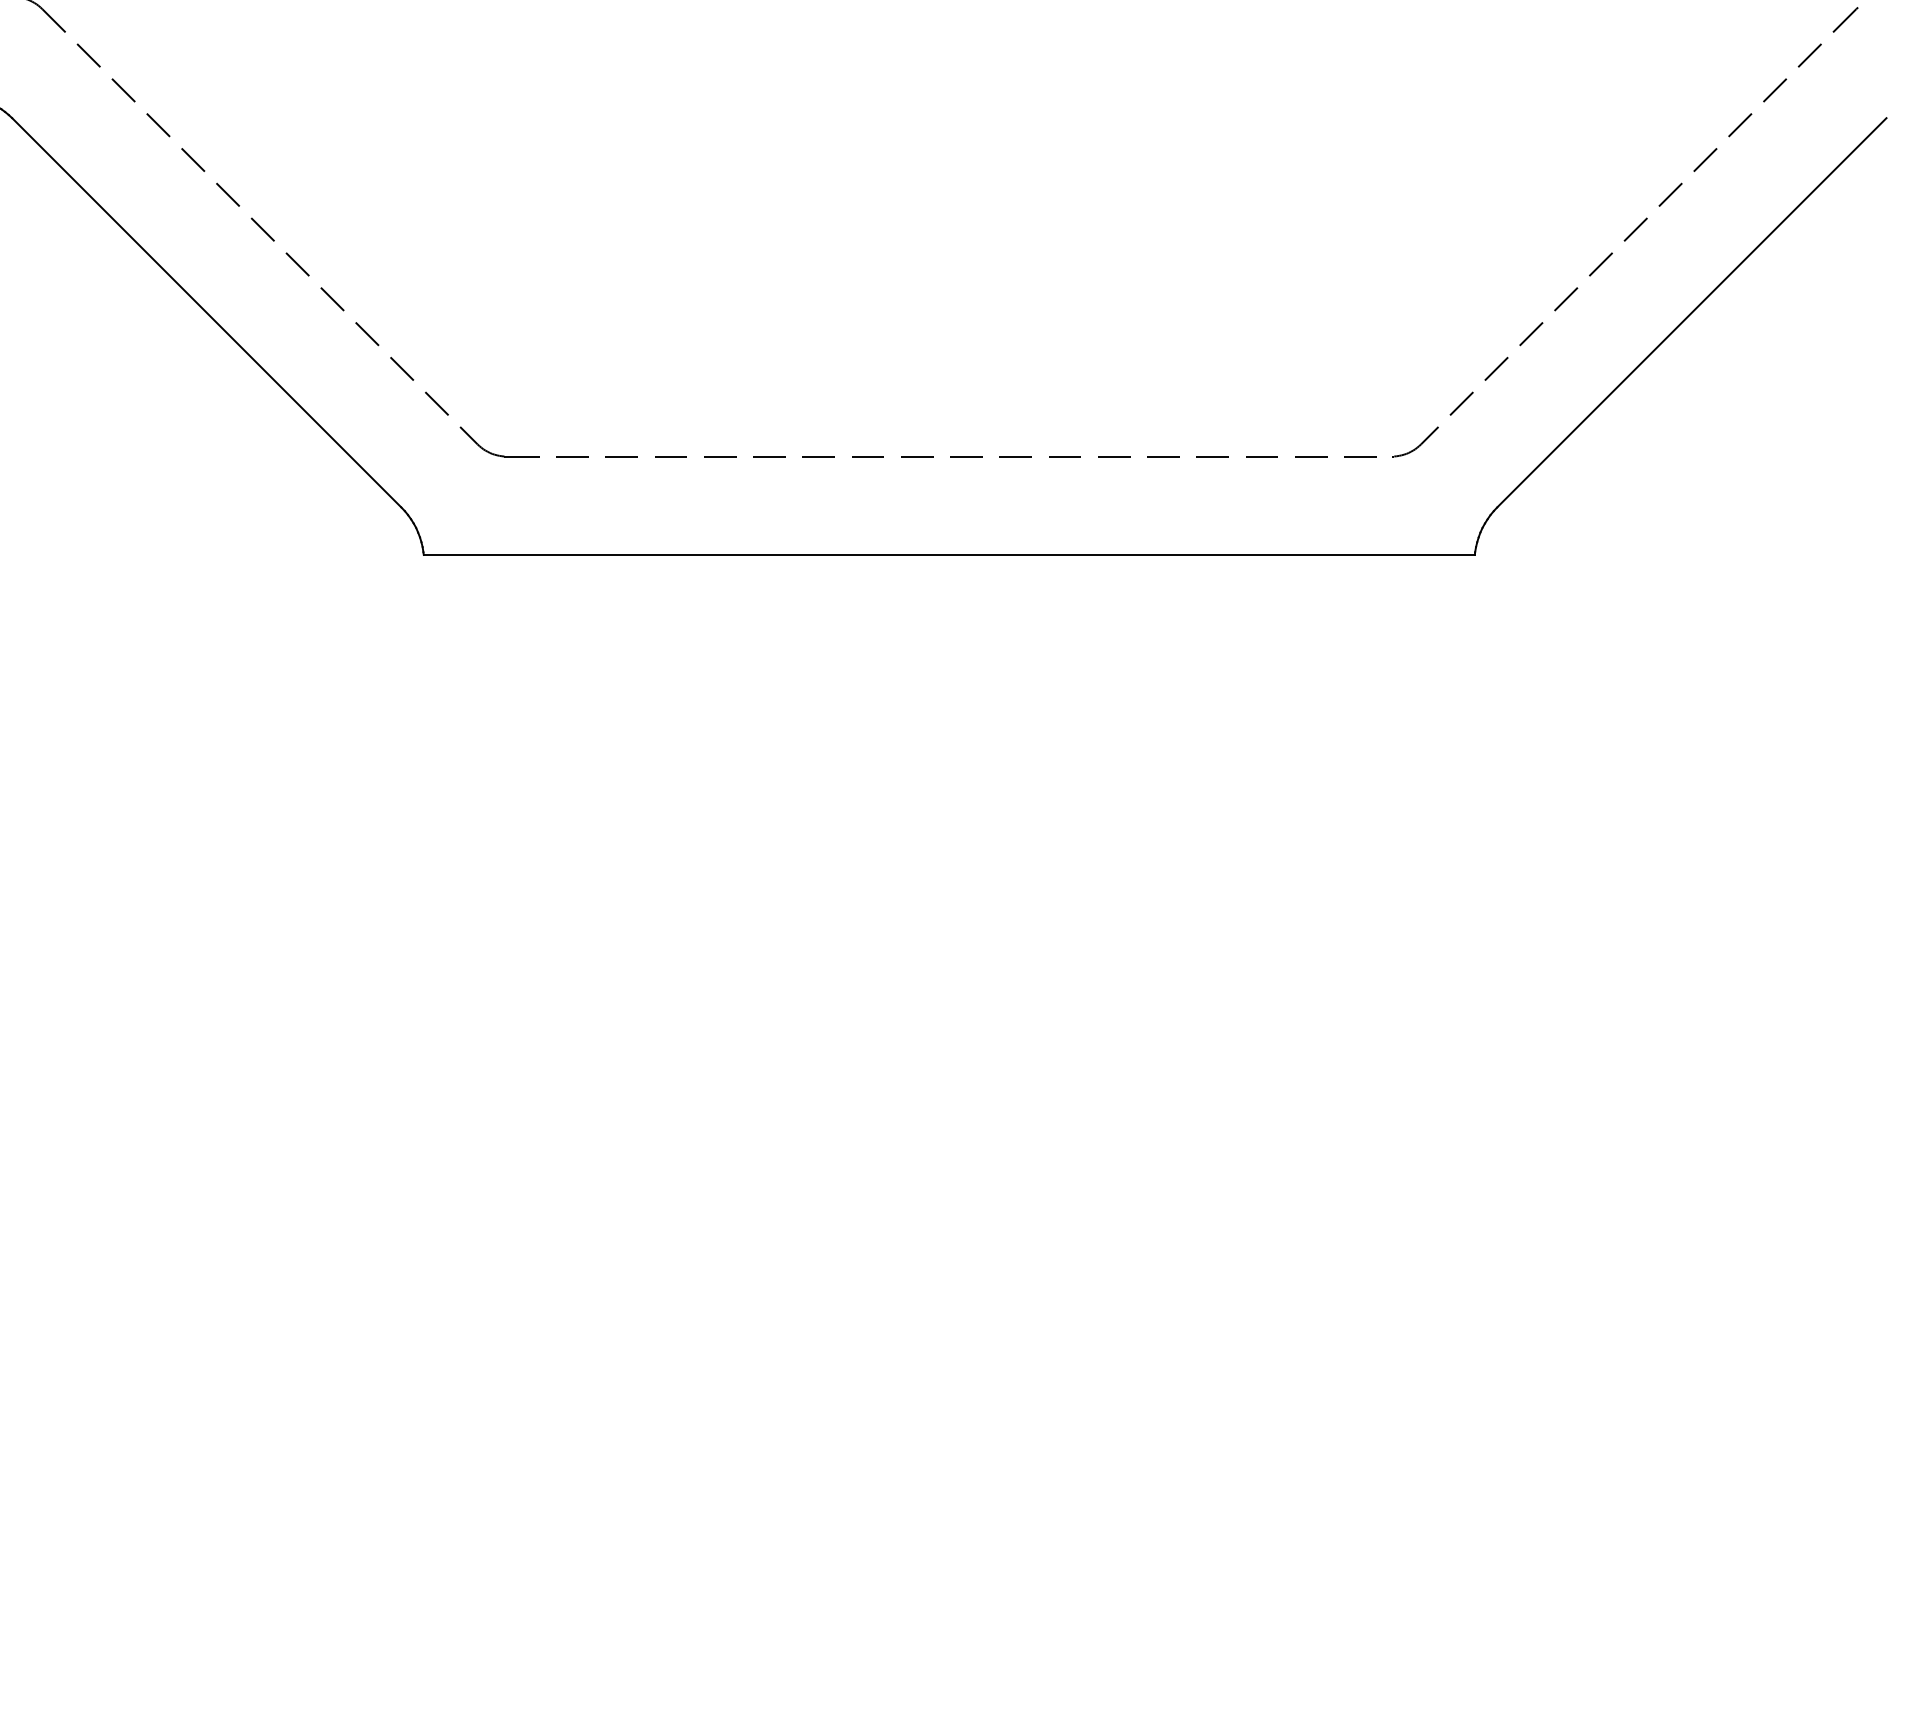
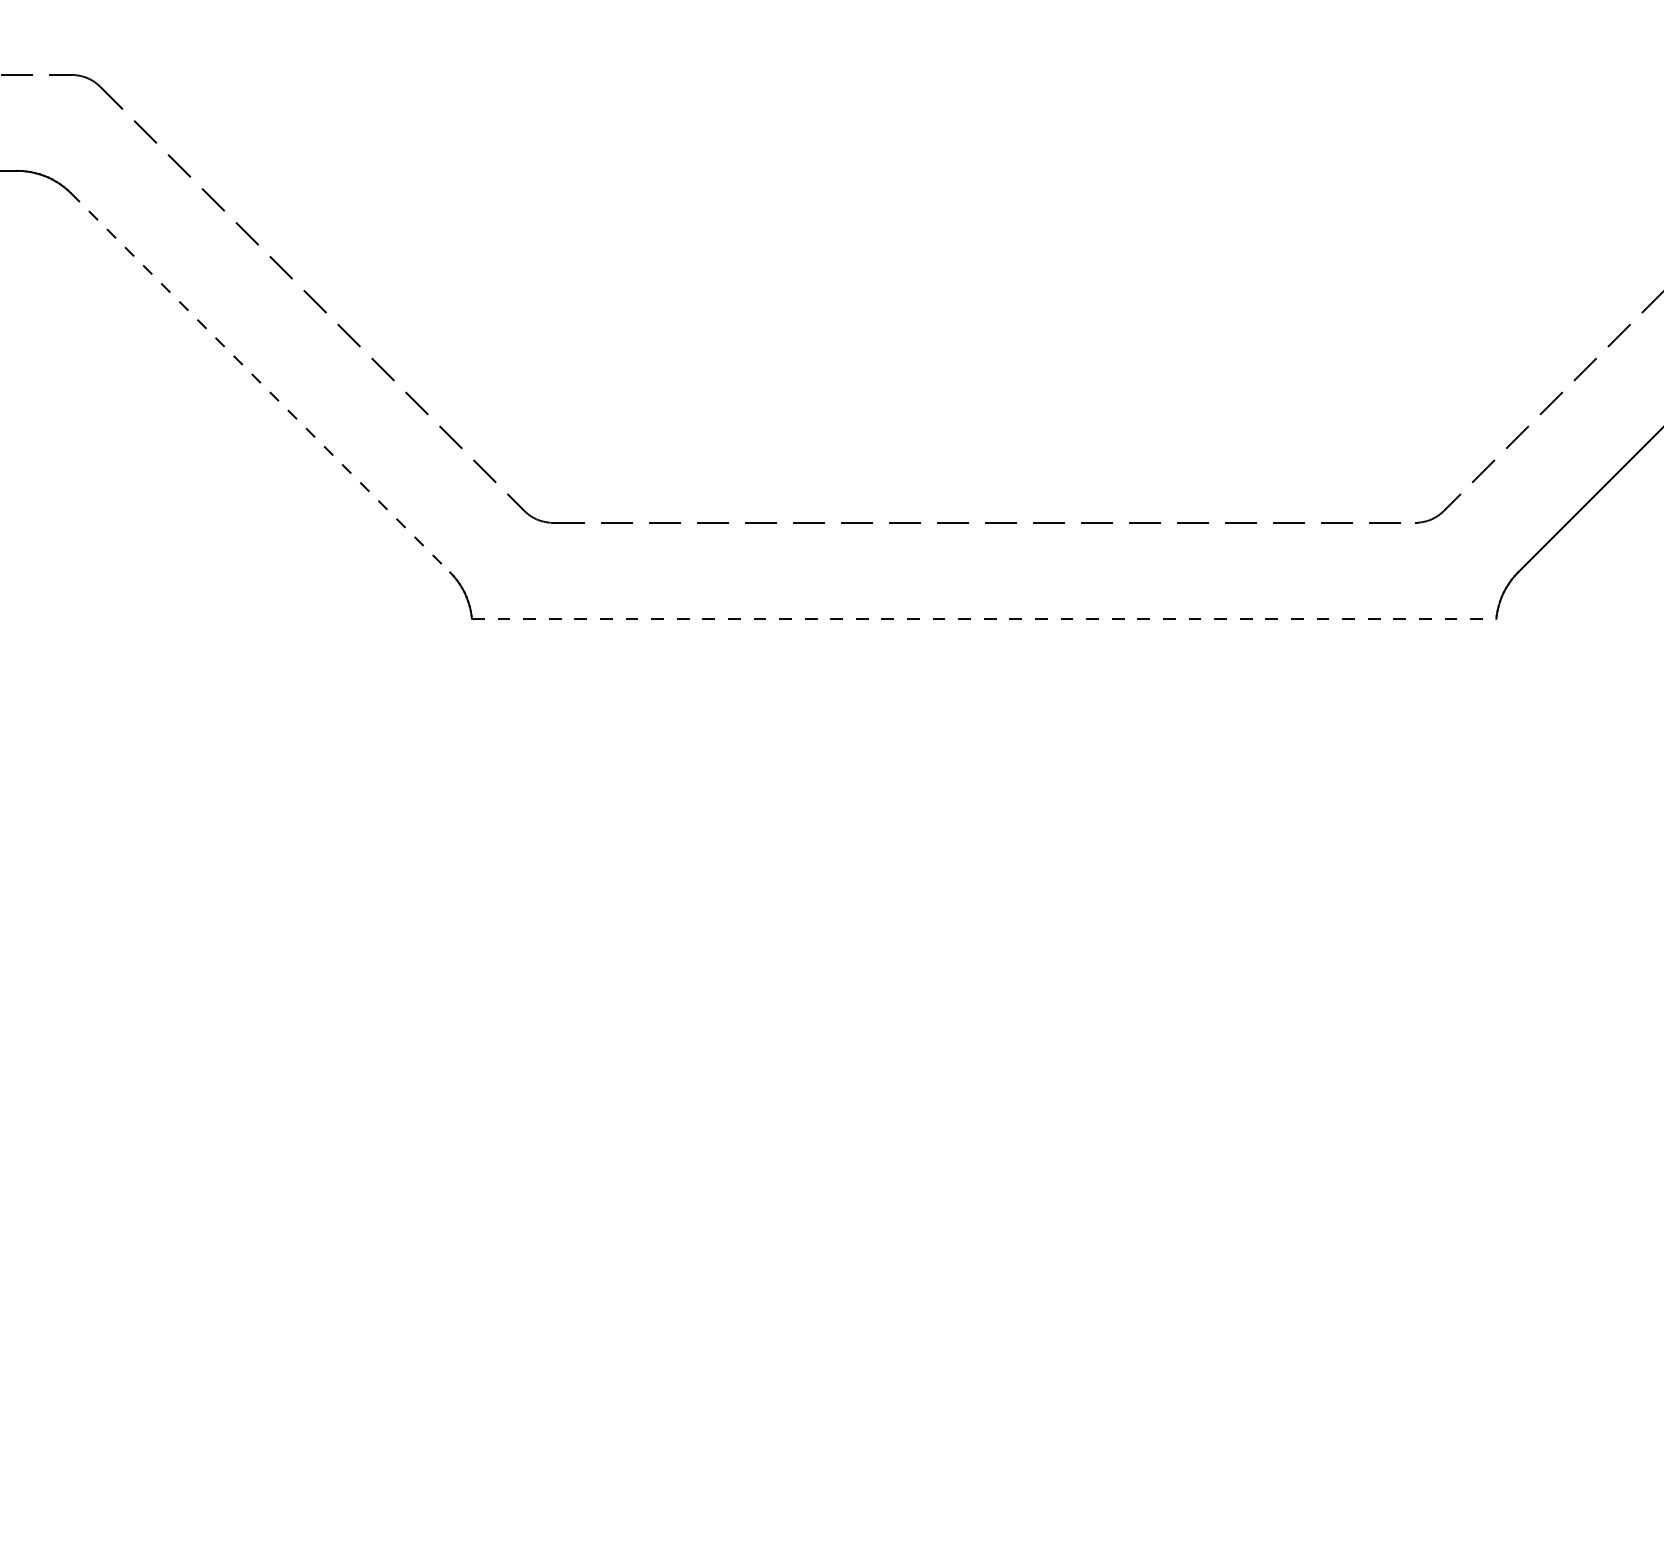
line: (207, 313) -> (261, 383), solid -> dashed
line: (949, 554) -> (984, 618), solid -> dashed

